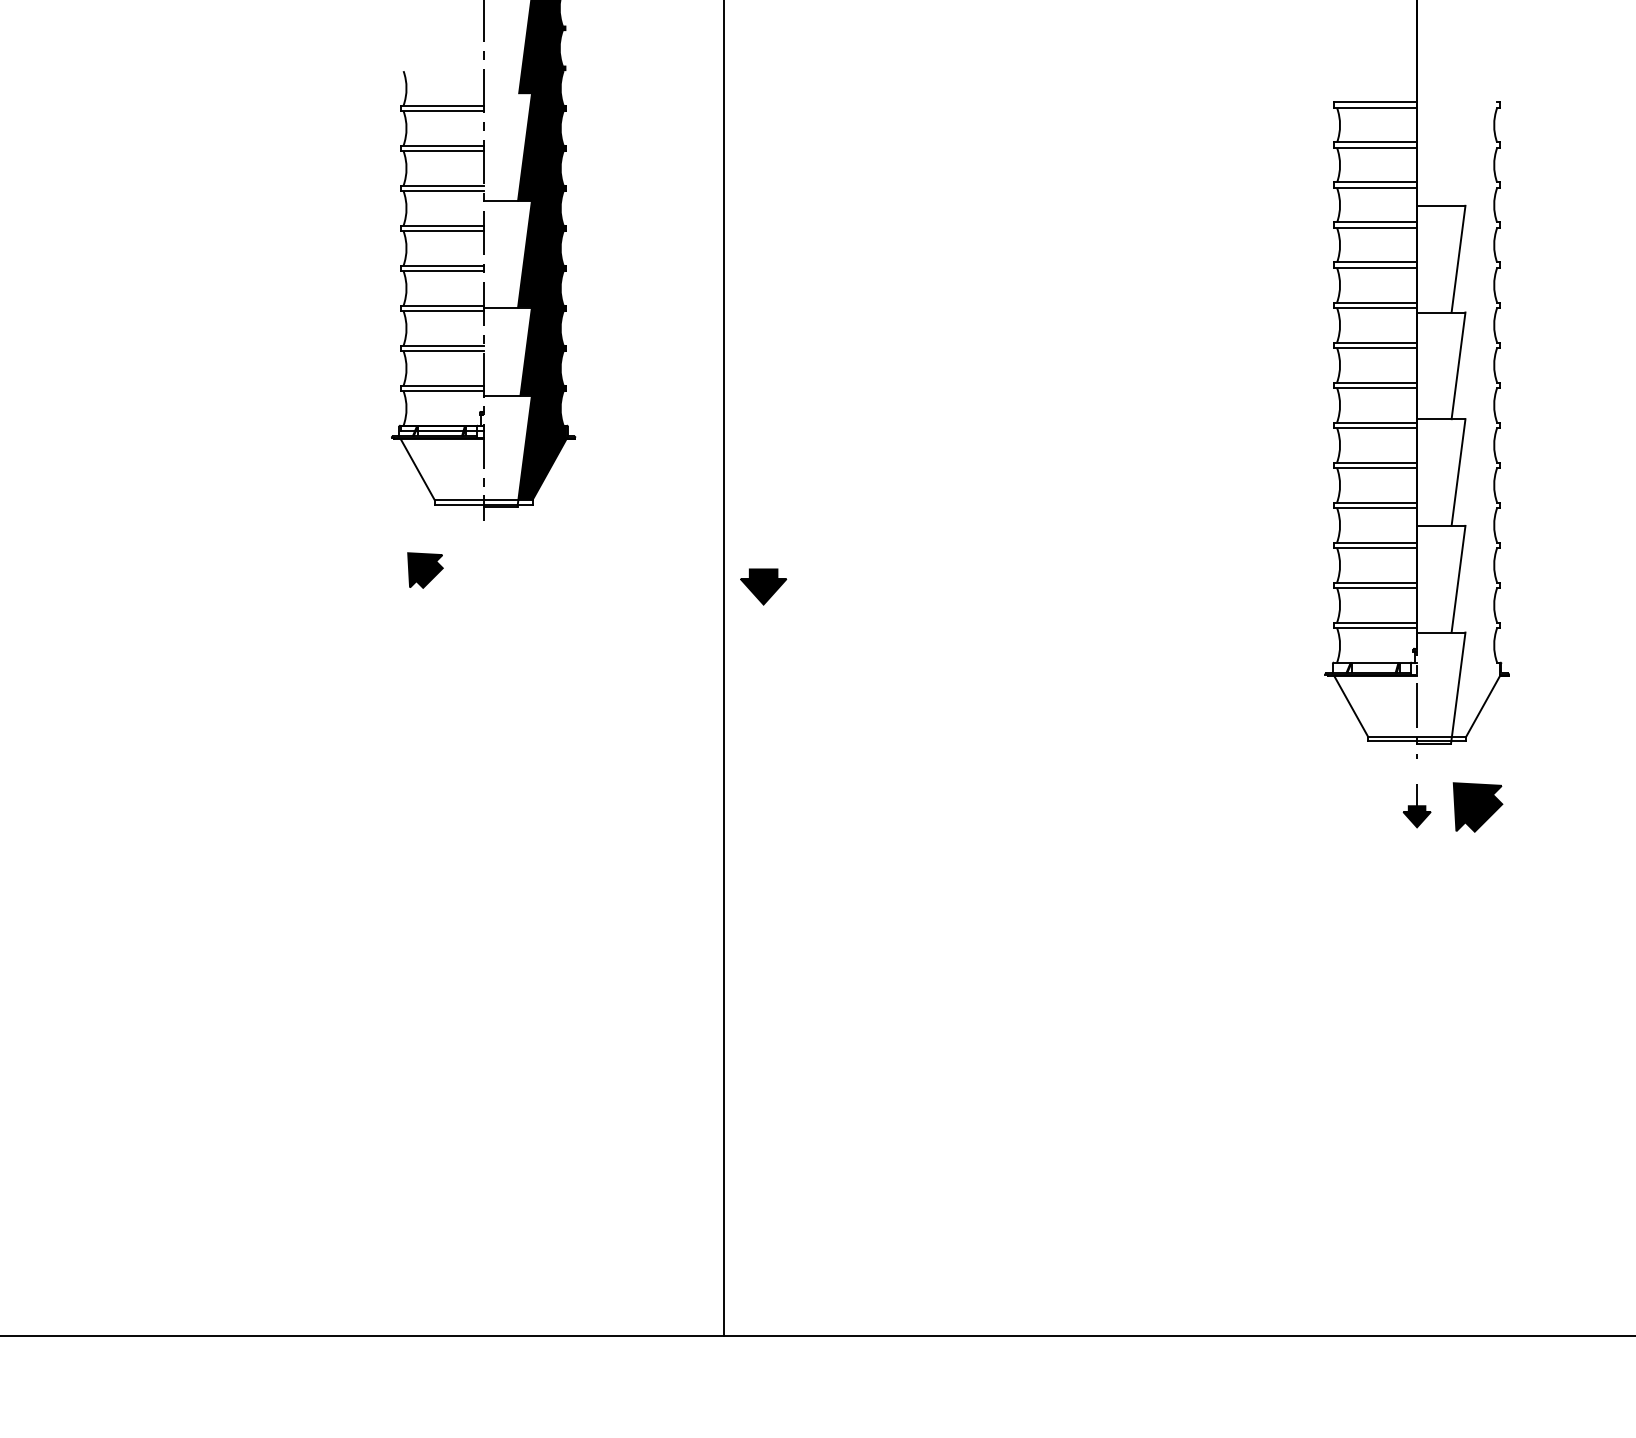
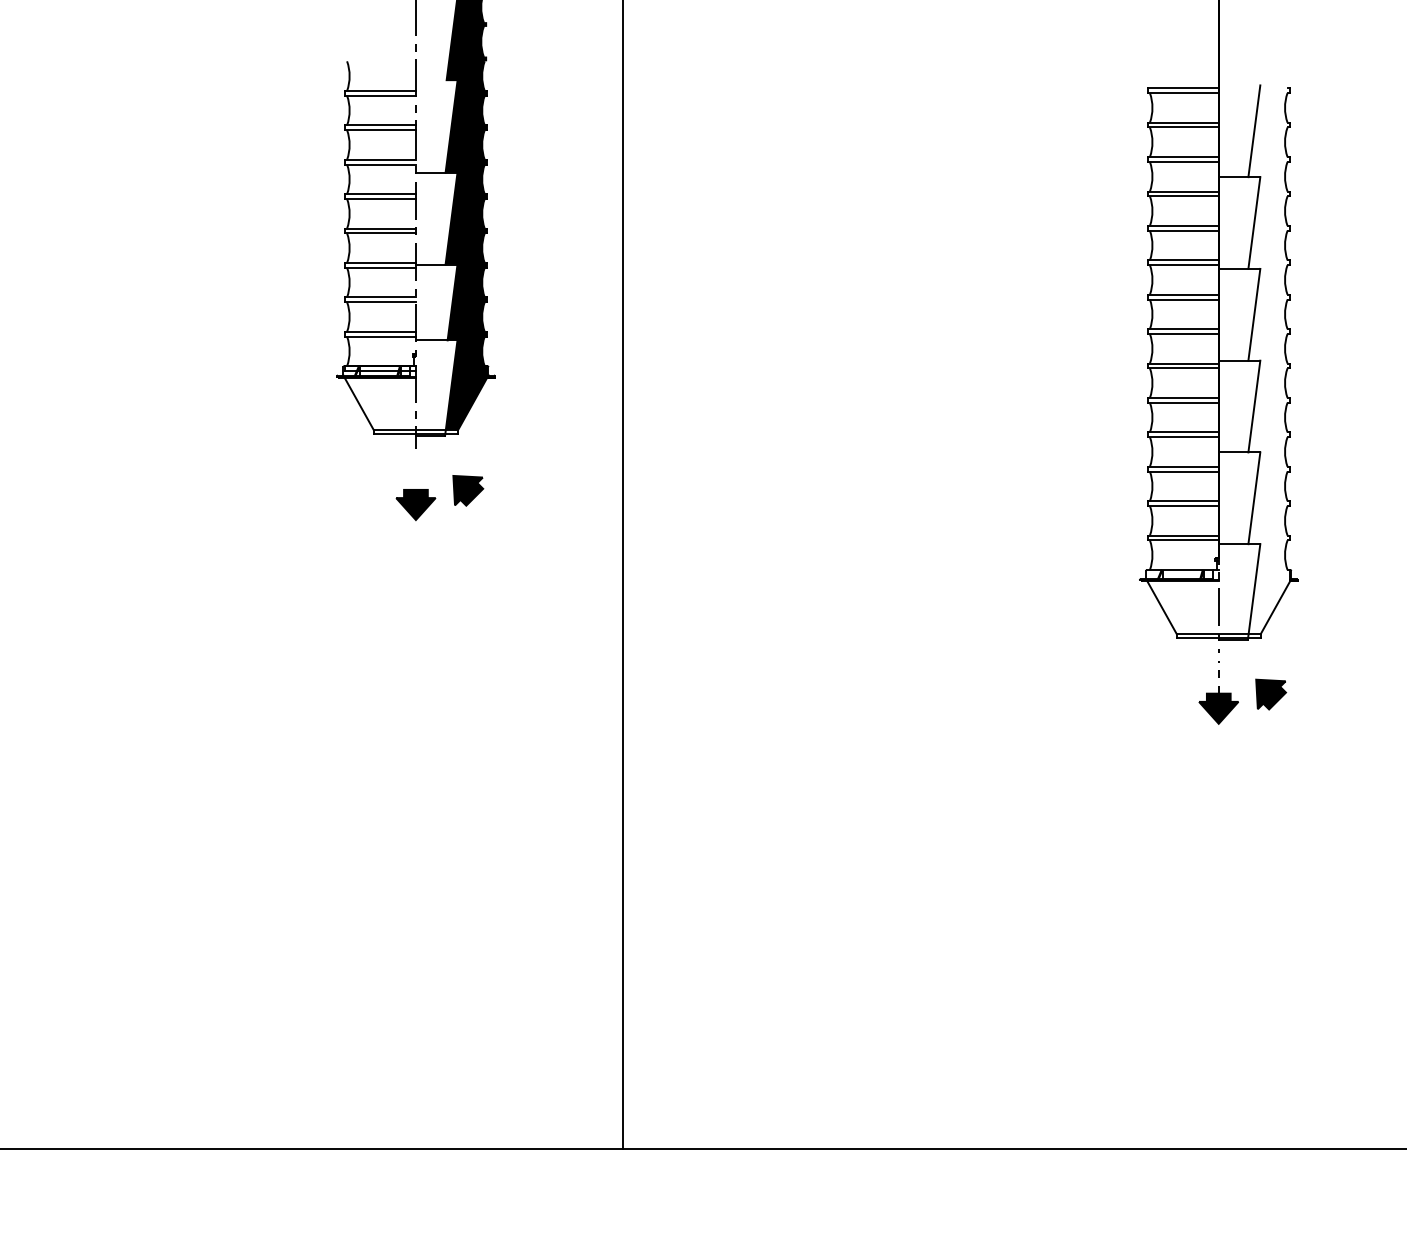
line: (1458, 152) -> (1254, 131), added
part: (425, 570) -> (468, 490), moved
part: (763, 586) -> (415, 504), moved
part: (1416, 805) -> (1218, 692), size x1.67
part: (1477, 807) -> (1270, 694), size x0.71

